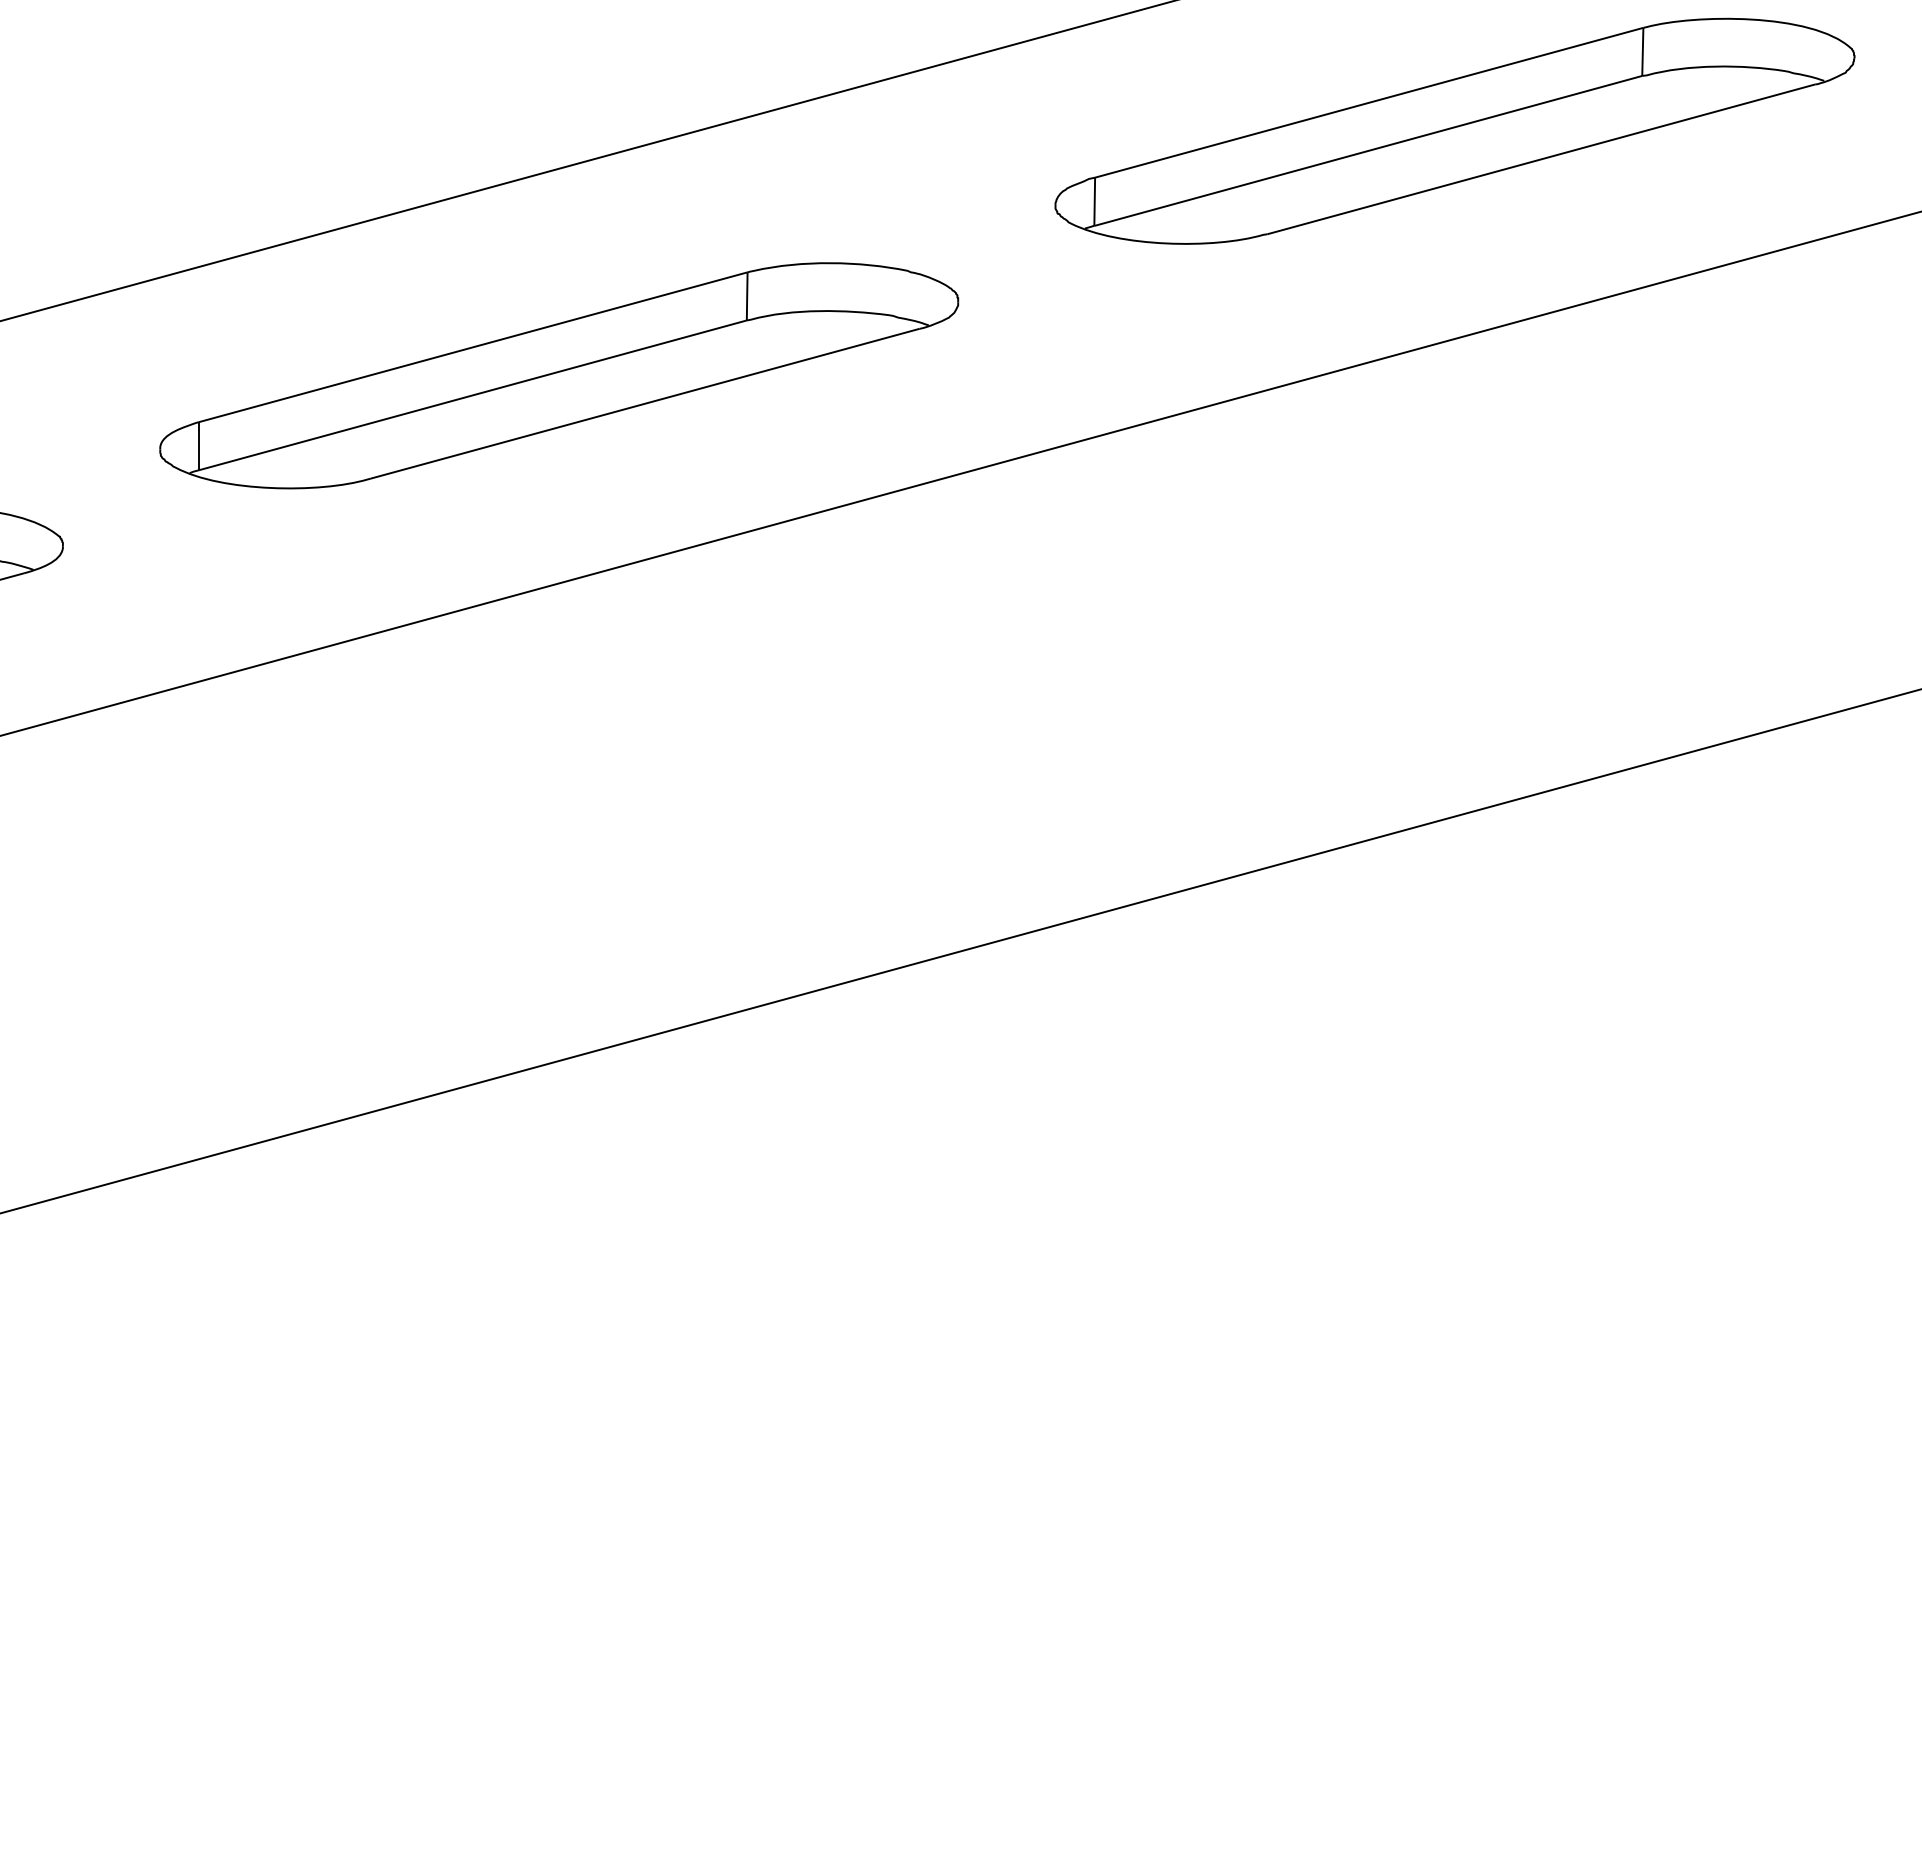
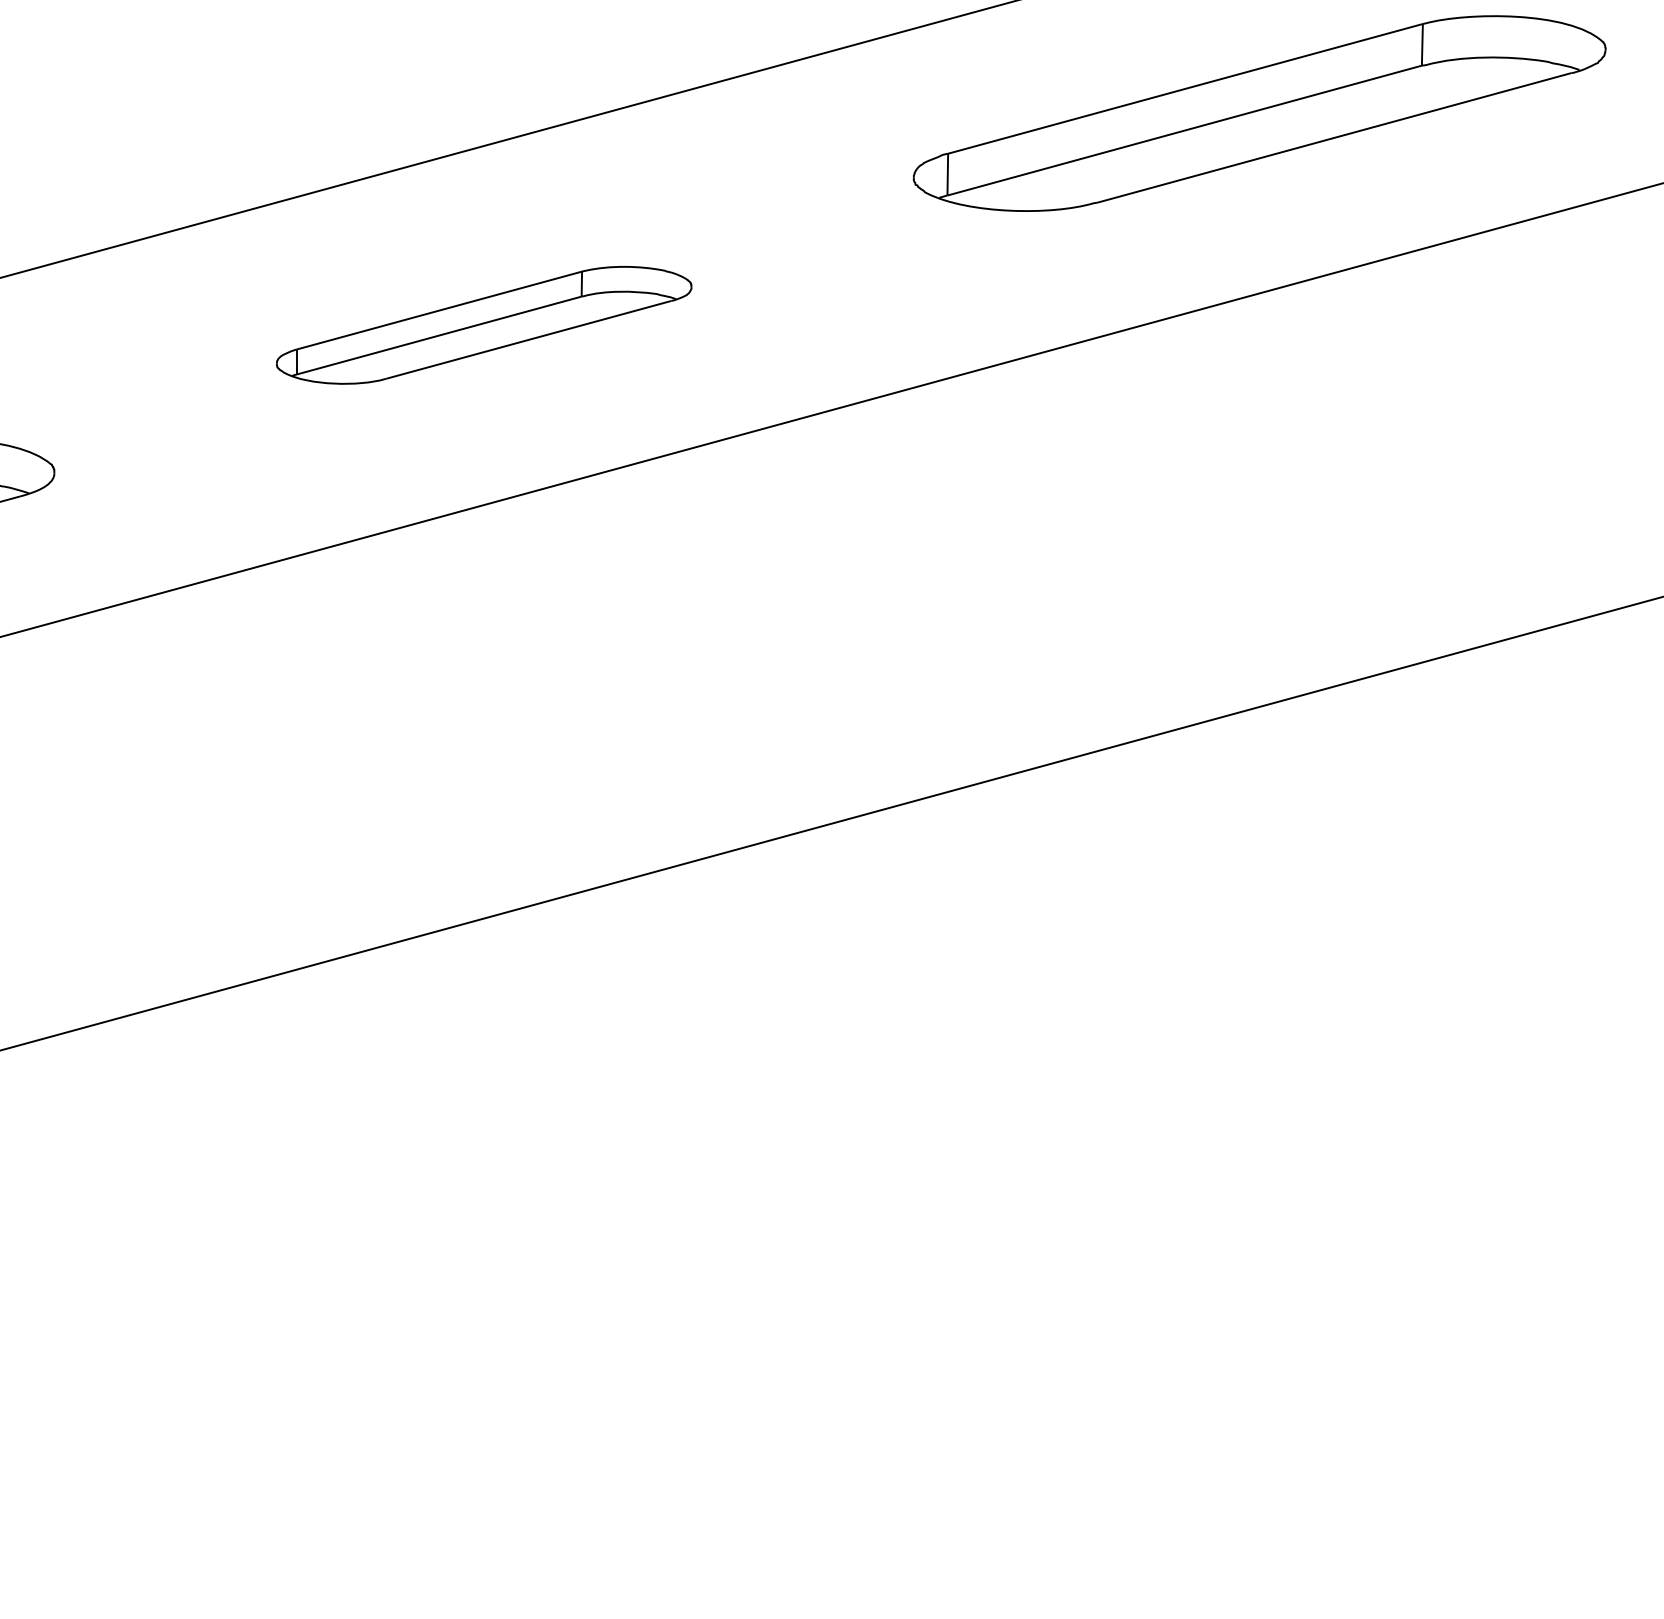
part: (559, 375) -> (484, 325), size x0.6

